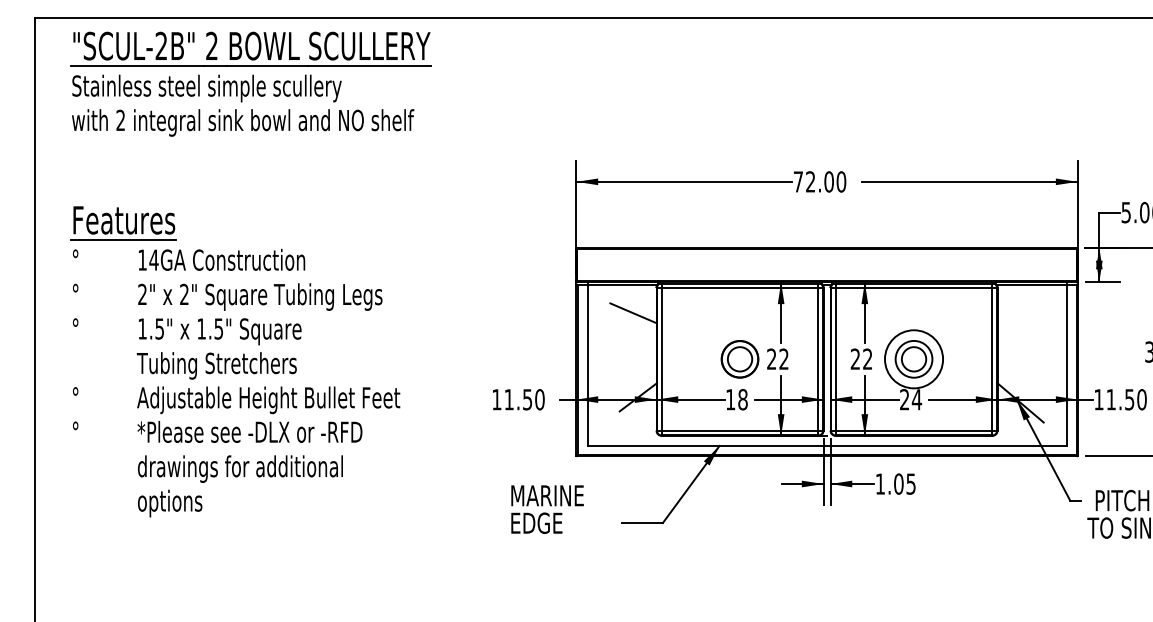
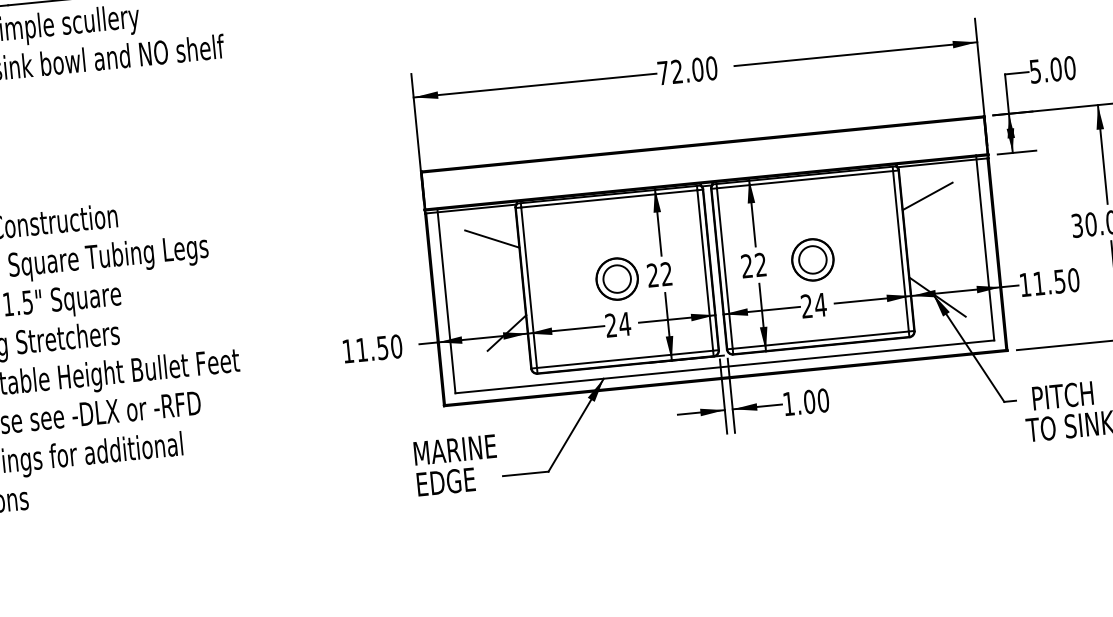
line: (1020, 313) -> (927, 196), added
circle: (913, 359) -> (812, 260), size x0.62
text: (737, 399) -> (618, 324), 18 -> 24
text: (910, 483) -> (822, 399), 1.05 -> 1.00
text: (547, 509) -> (456, 465), moved

